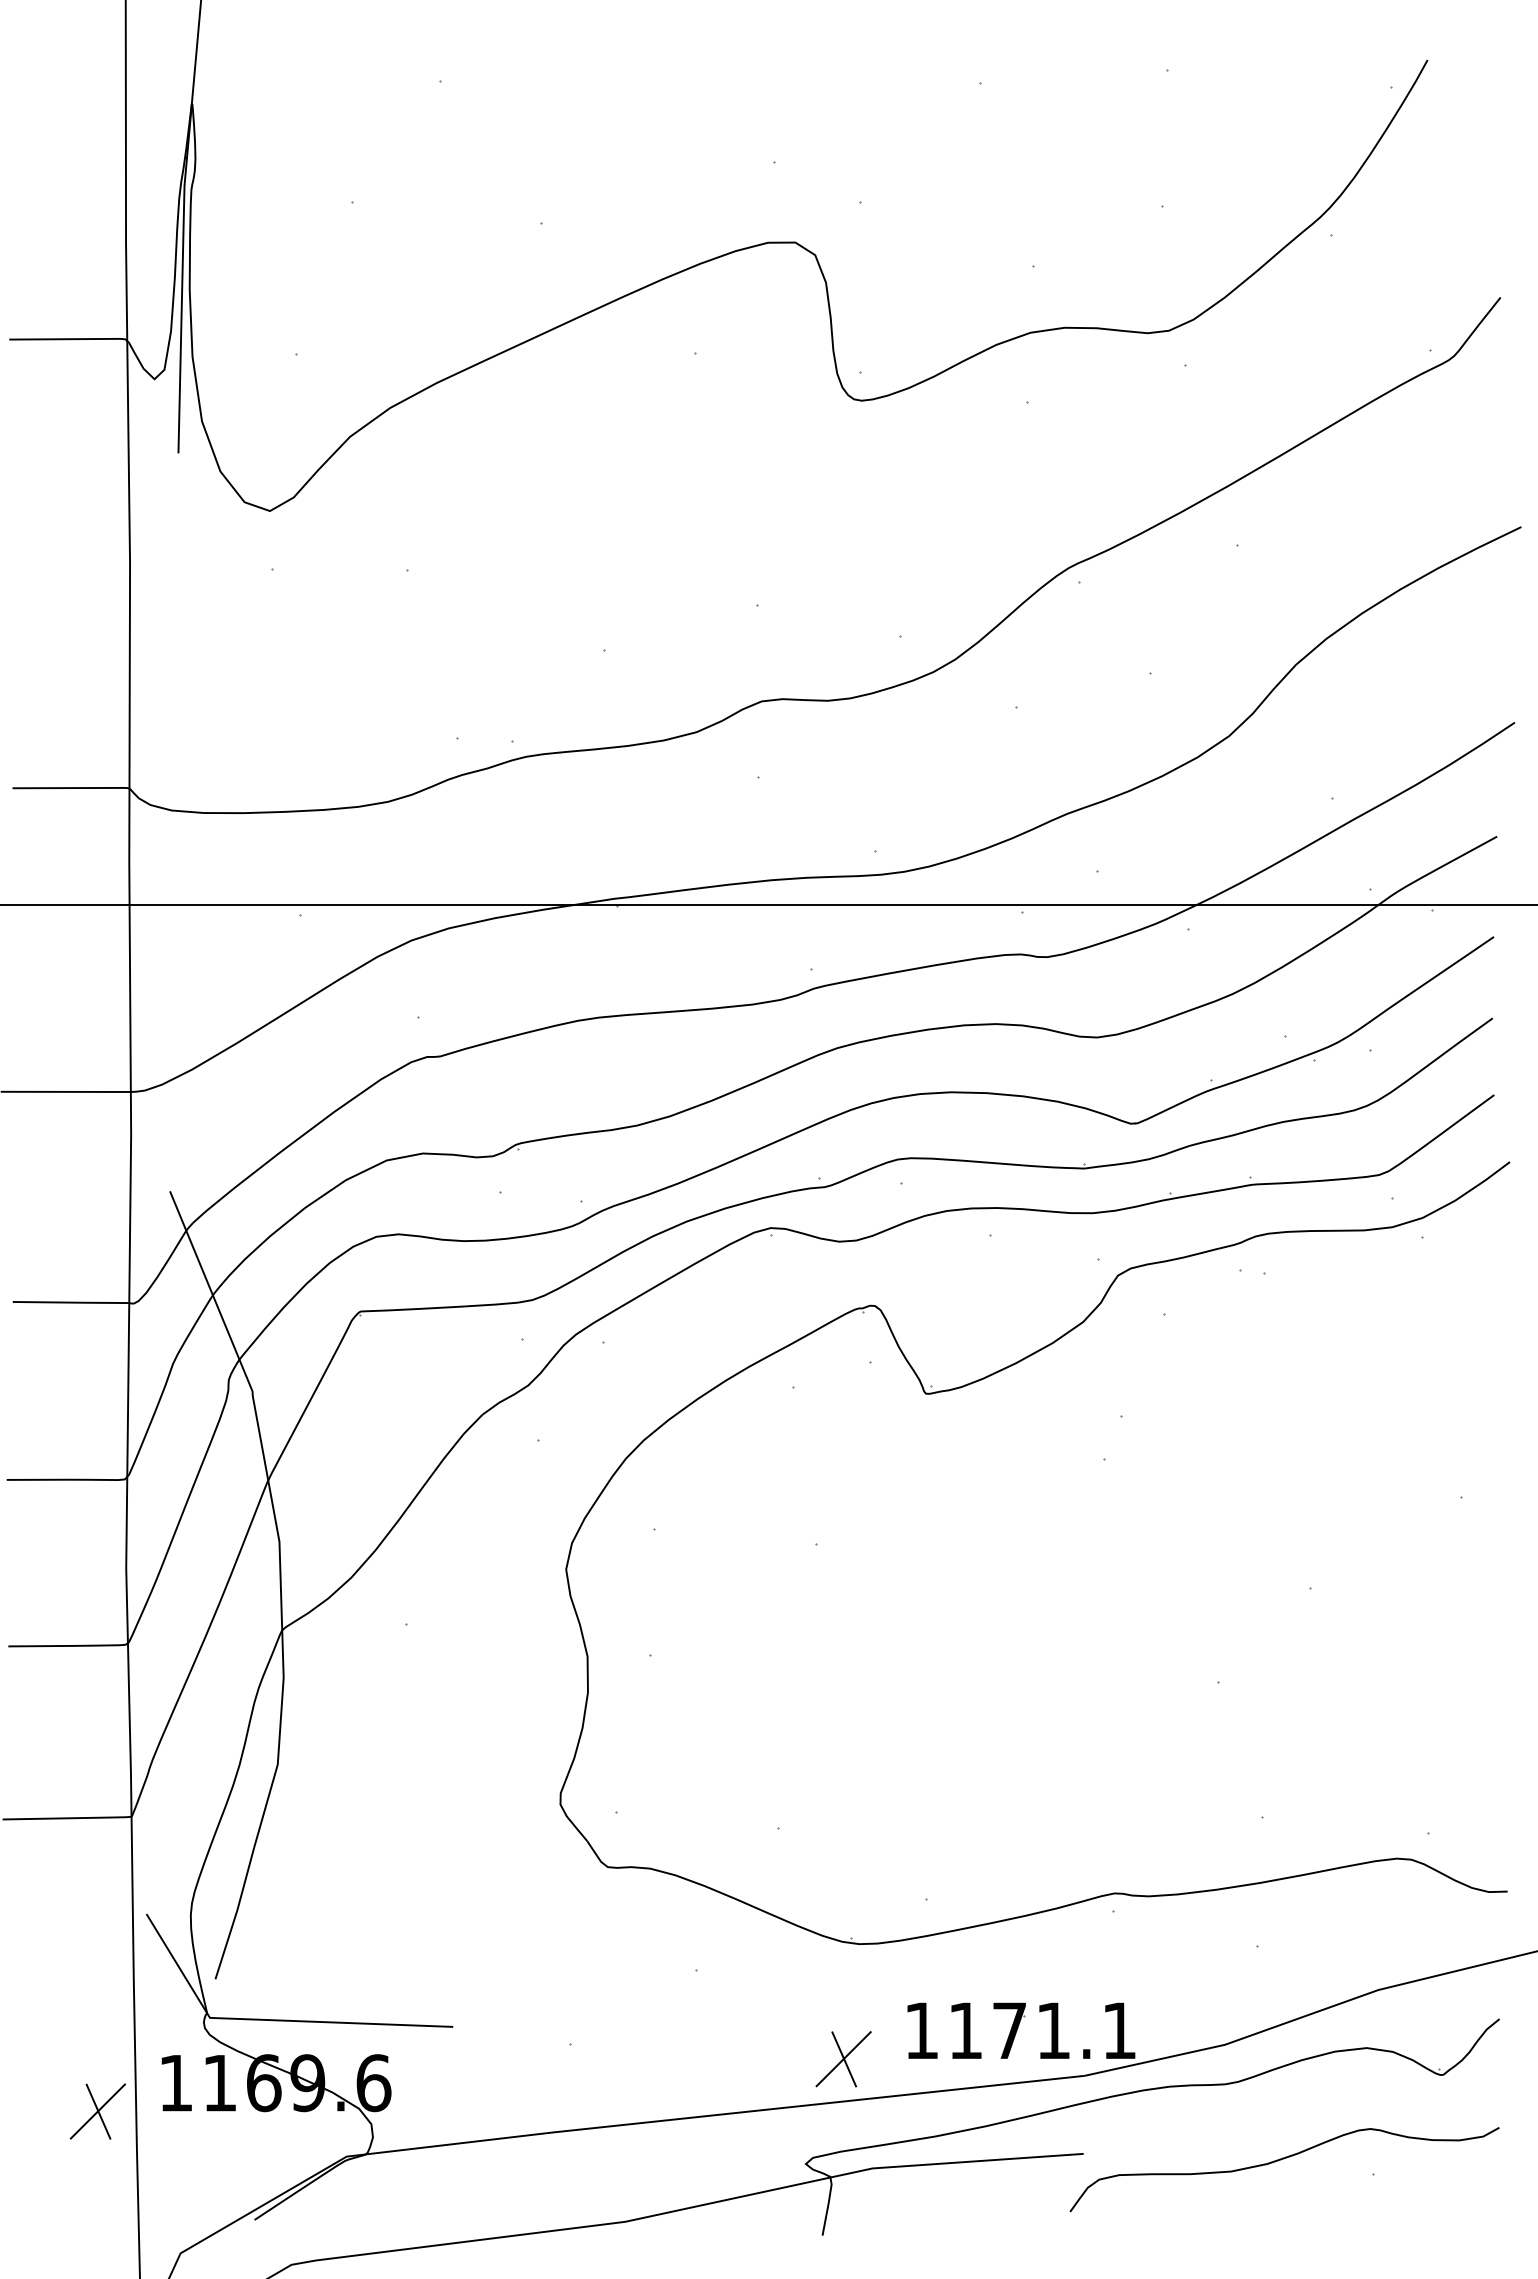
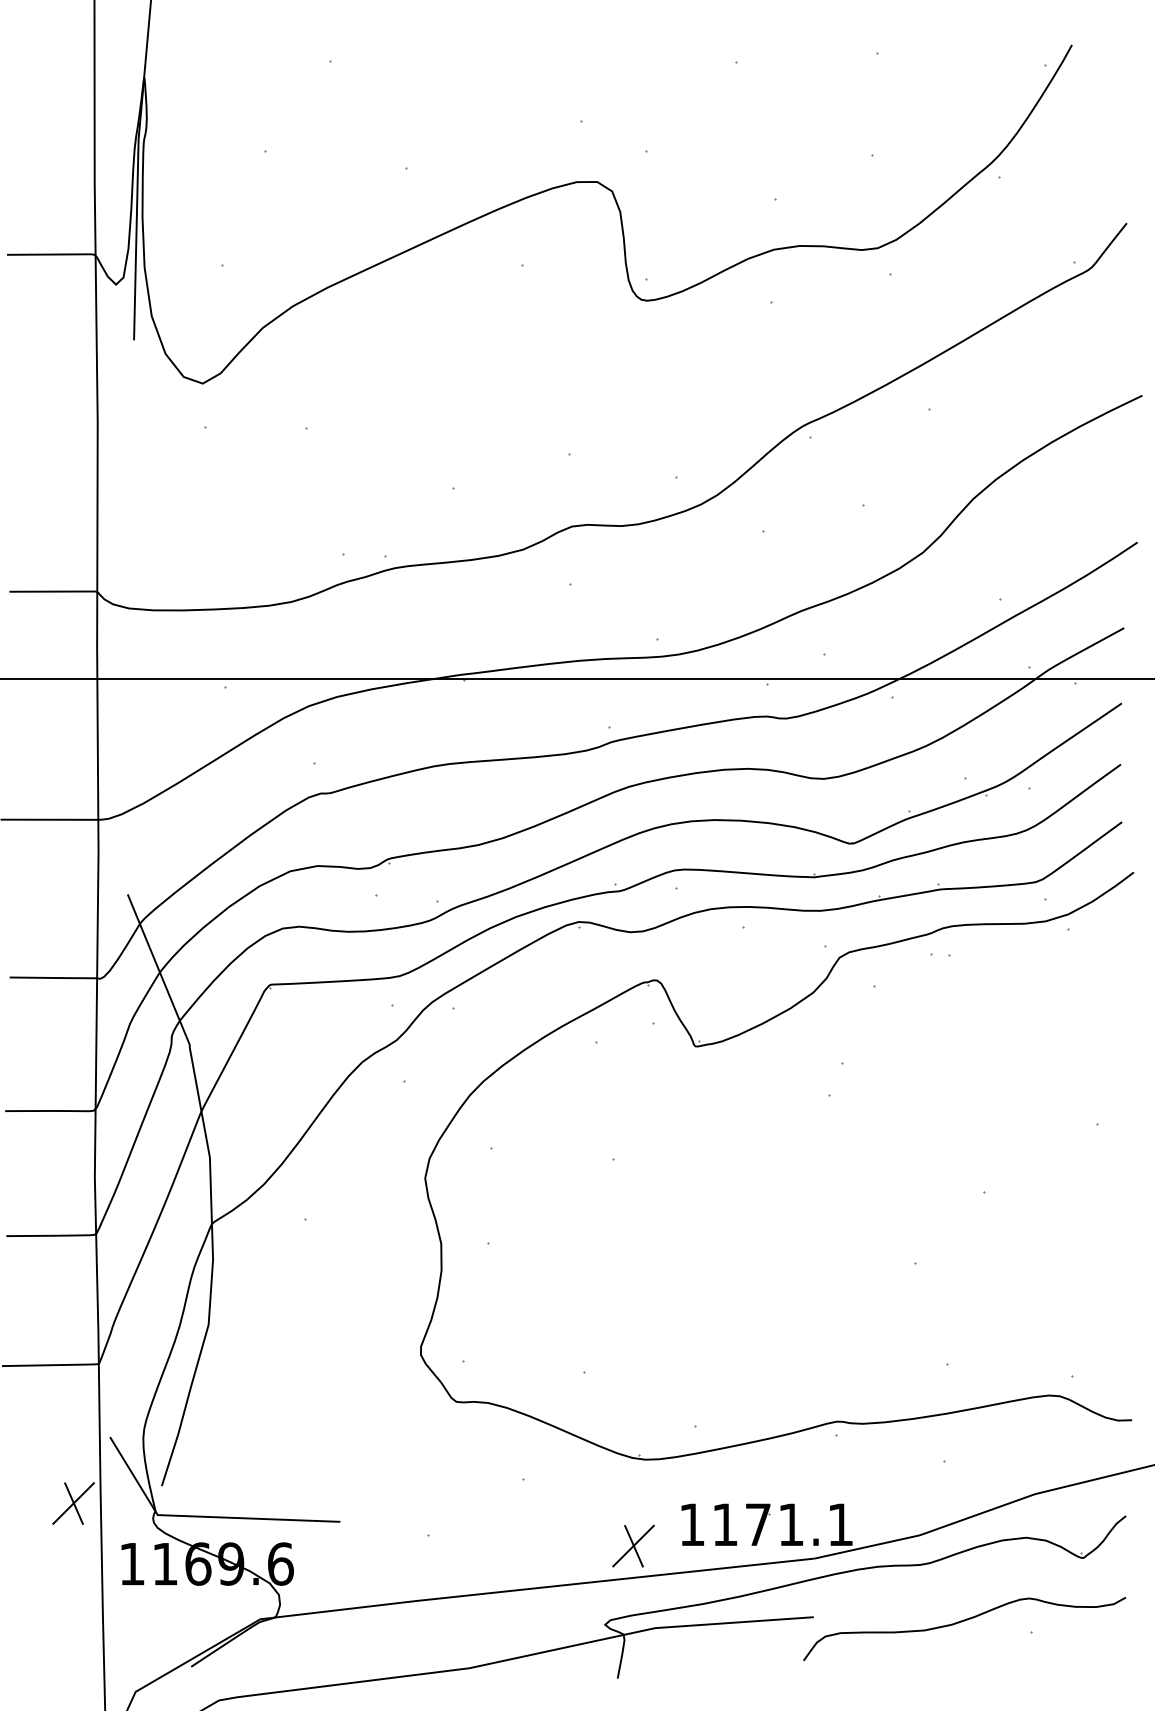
part: (97, 2111) -> (73, 1503), moved

